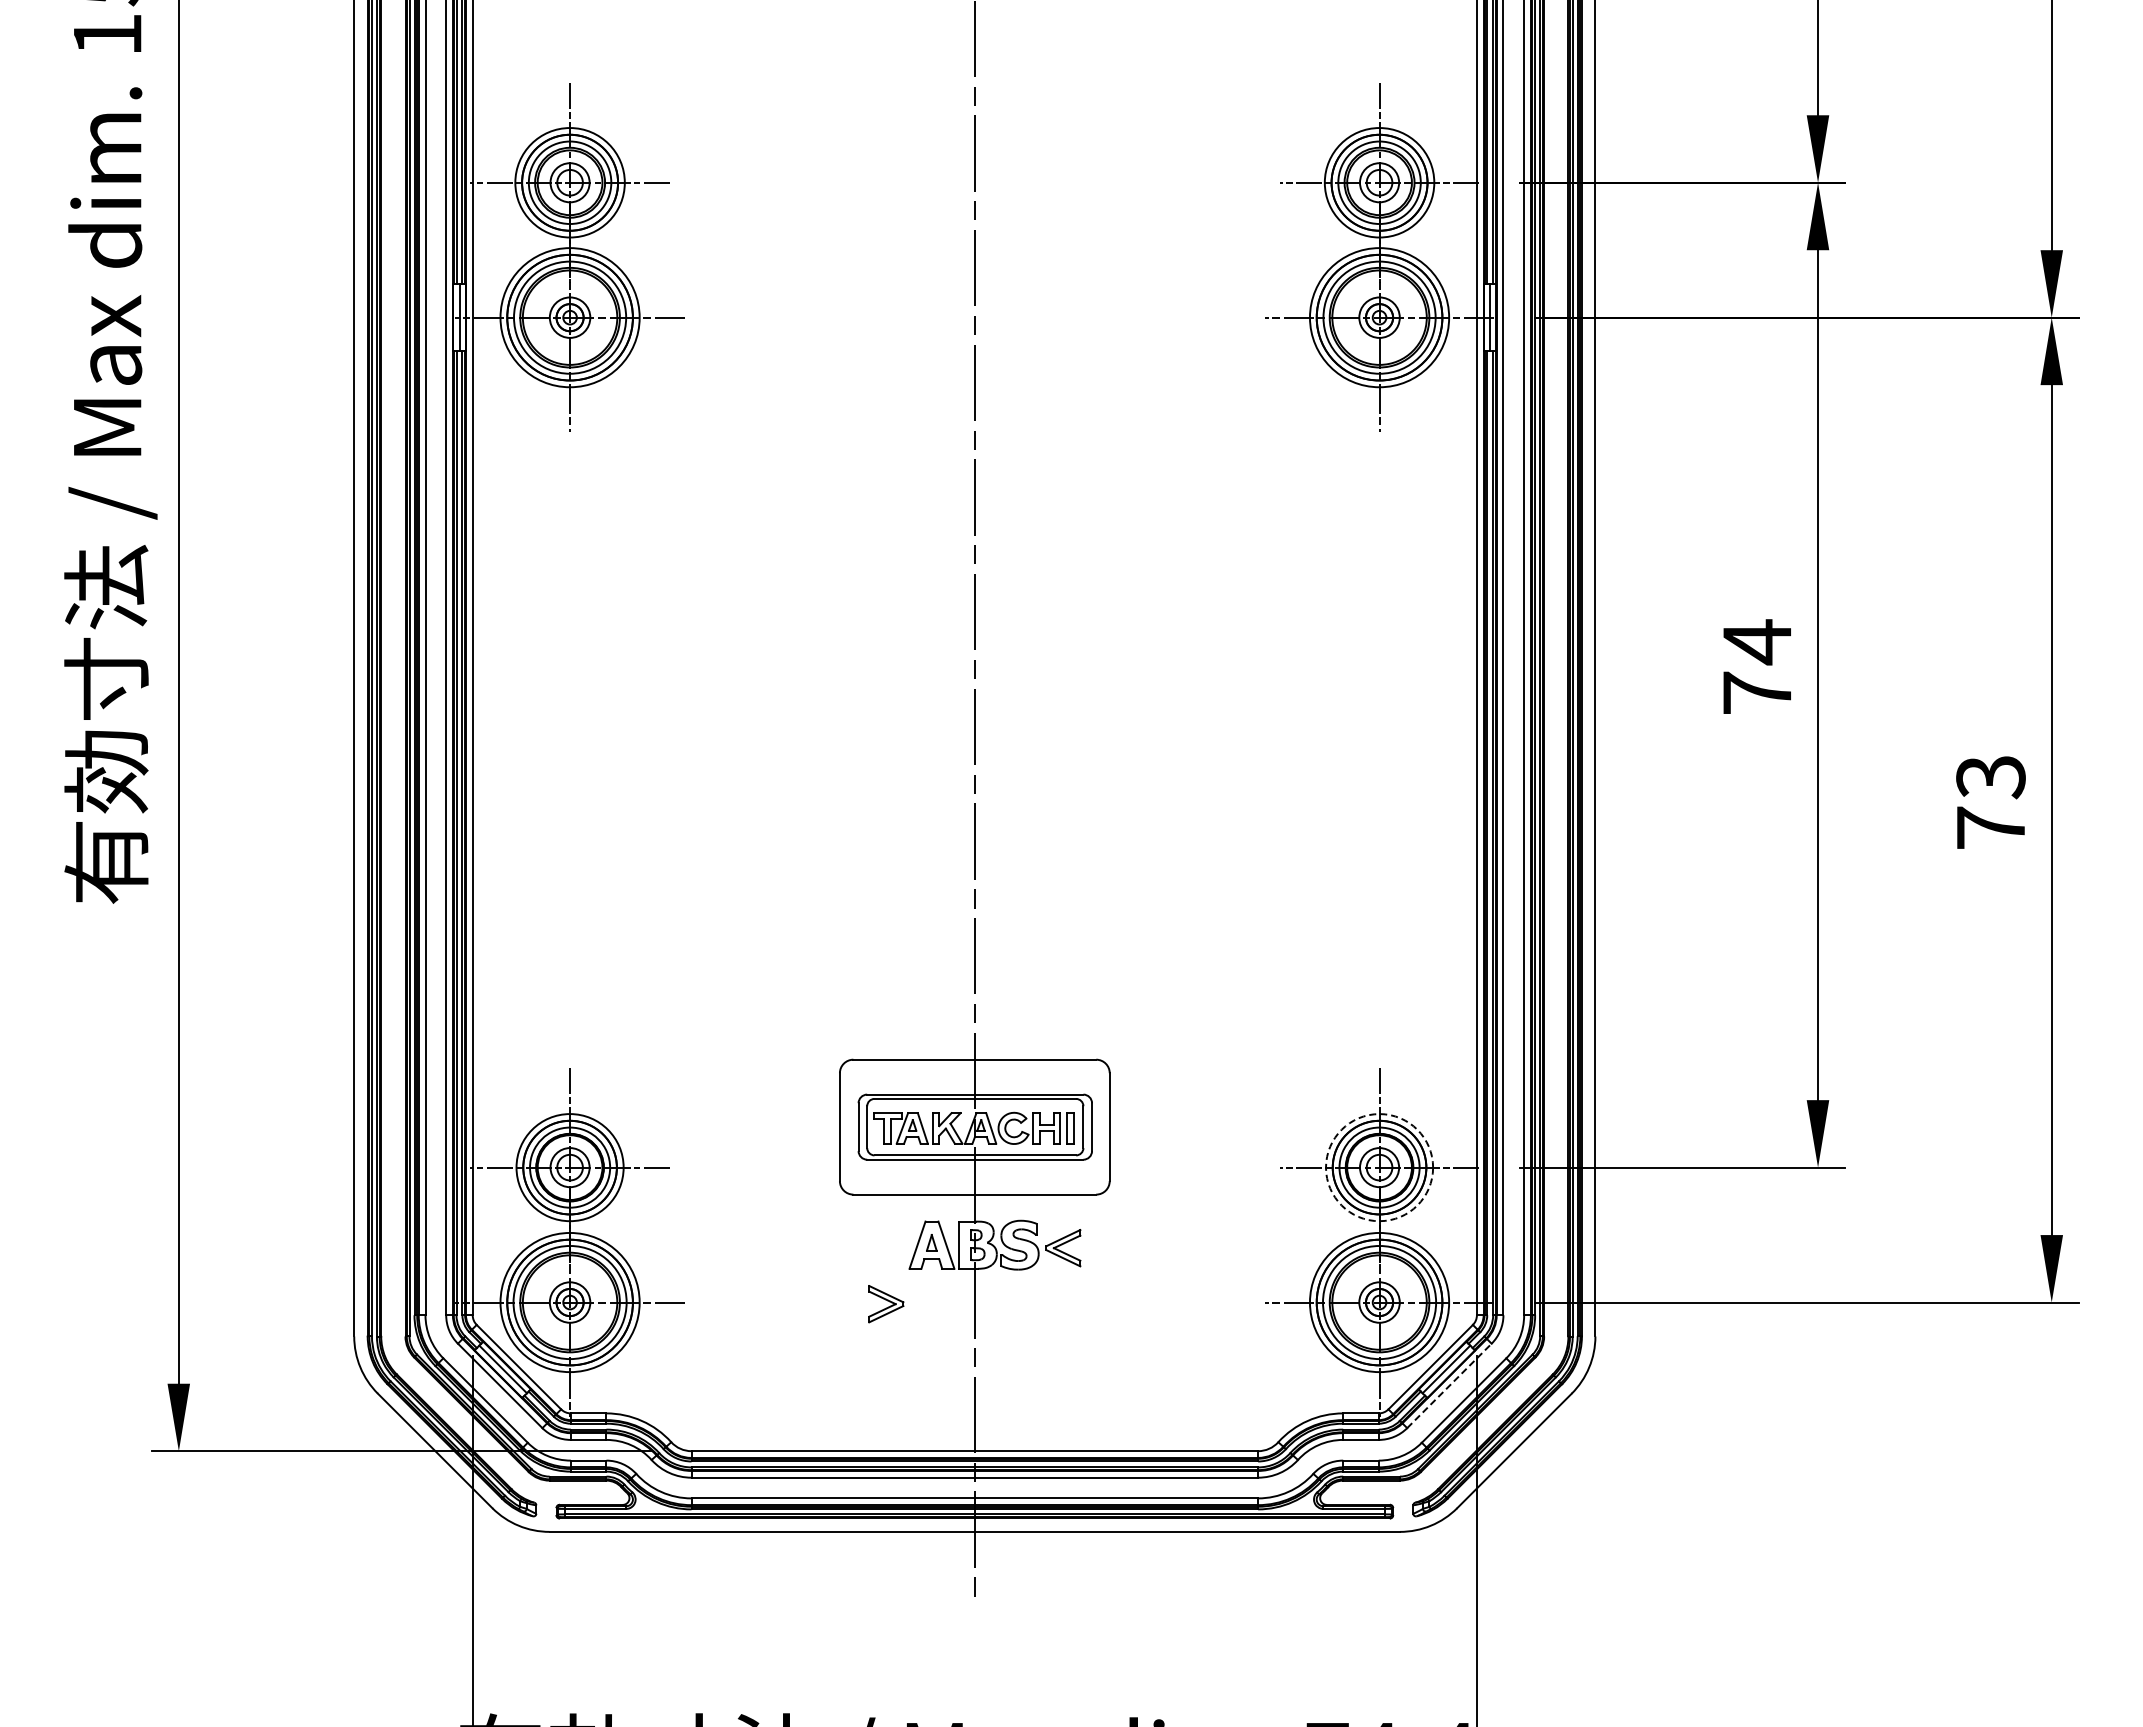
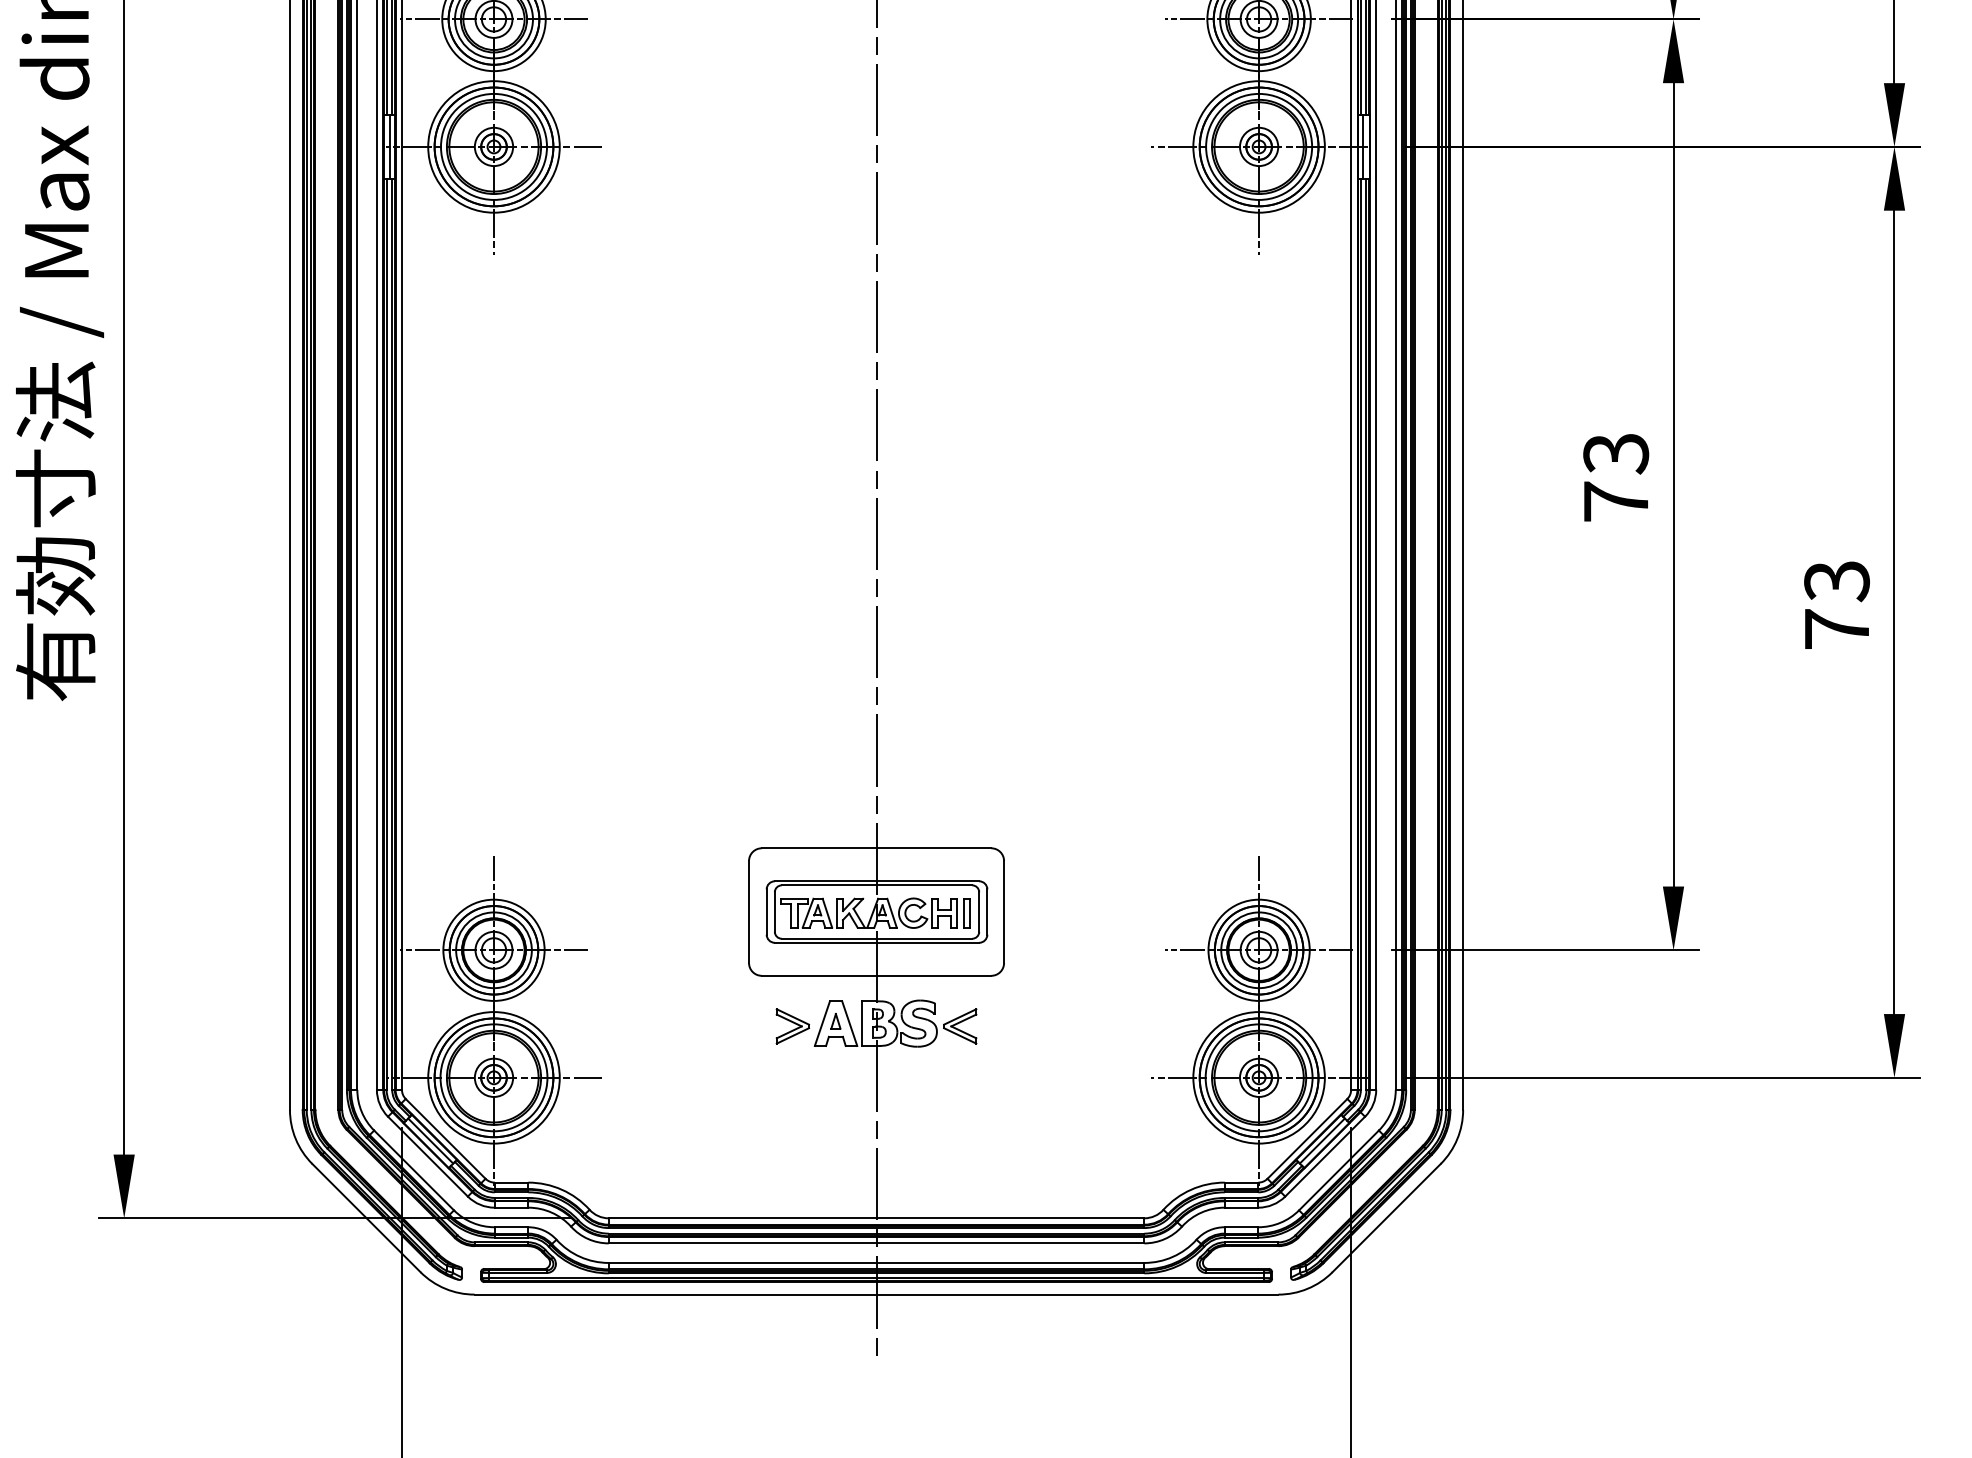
text: (1757, 642) -> (1616, 453), 74 -> 73
circle: (1379, 1167) -> (1259, 950), dashed -> solid
part: (886, 1304) -> (793, 1026), moved
line: (1449, 1385) -> (1325, 1156), dashed -> solid

